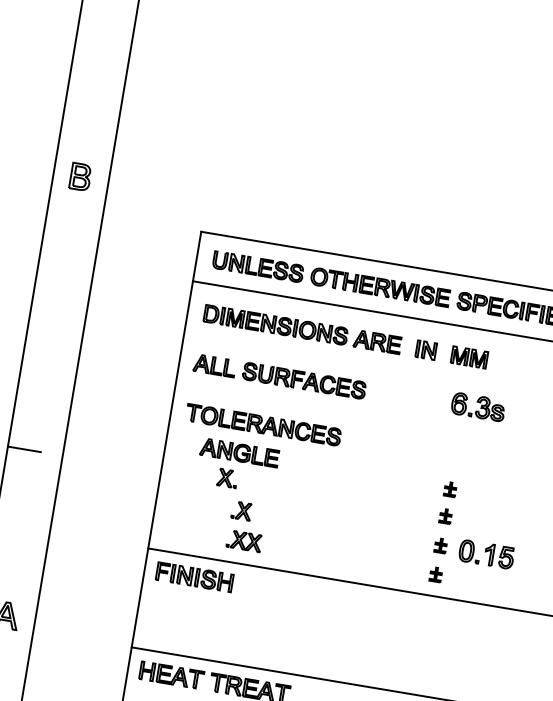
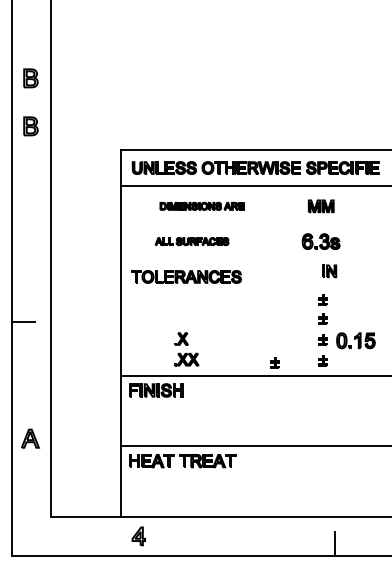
part: (91, 109) -> (30, 78), added
part: (301, 329) -> (201, 206), size x0.6
part: (426, 350) -> (329, 271), moved
part: (279, 376) -> (191, 241), size x0.6
part: (477, 406) -> (320, 241), moved
part: (236, 466) -> (172, 308), removed
part: (367, 565) -> (274, 362), added

